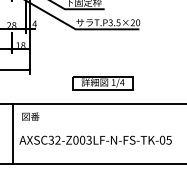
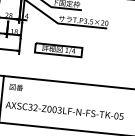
part: (102, 83) -> (58, 50), moved

